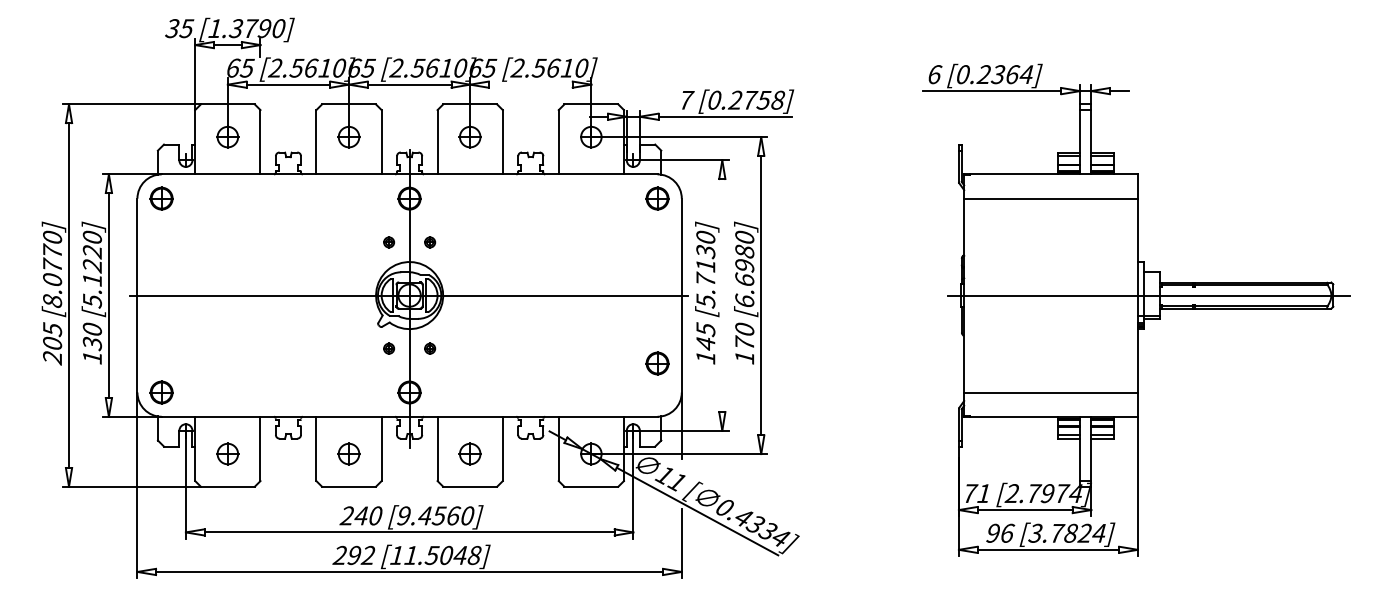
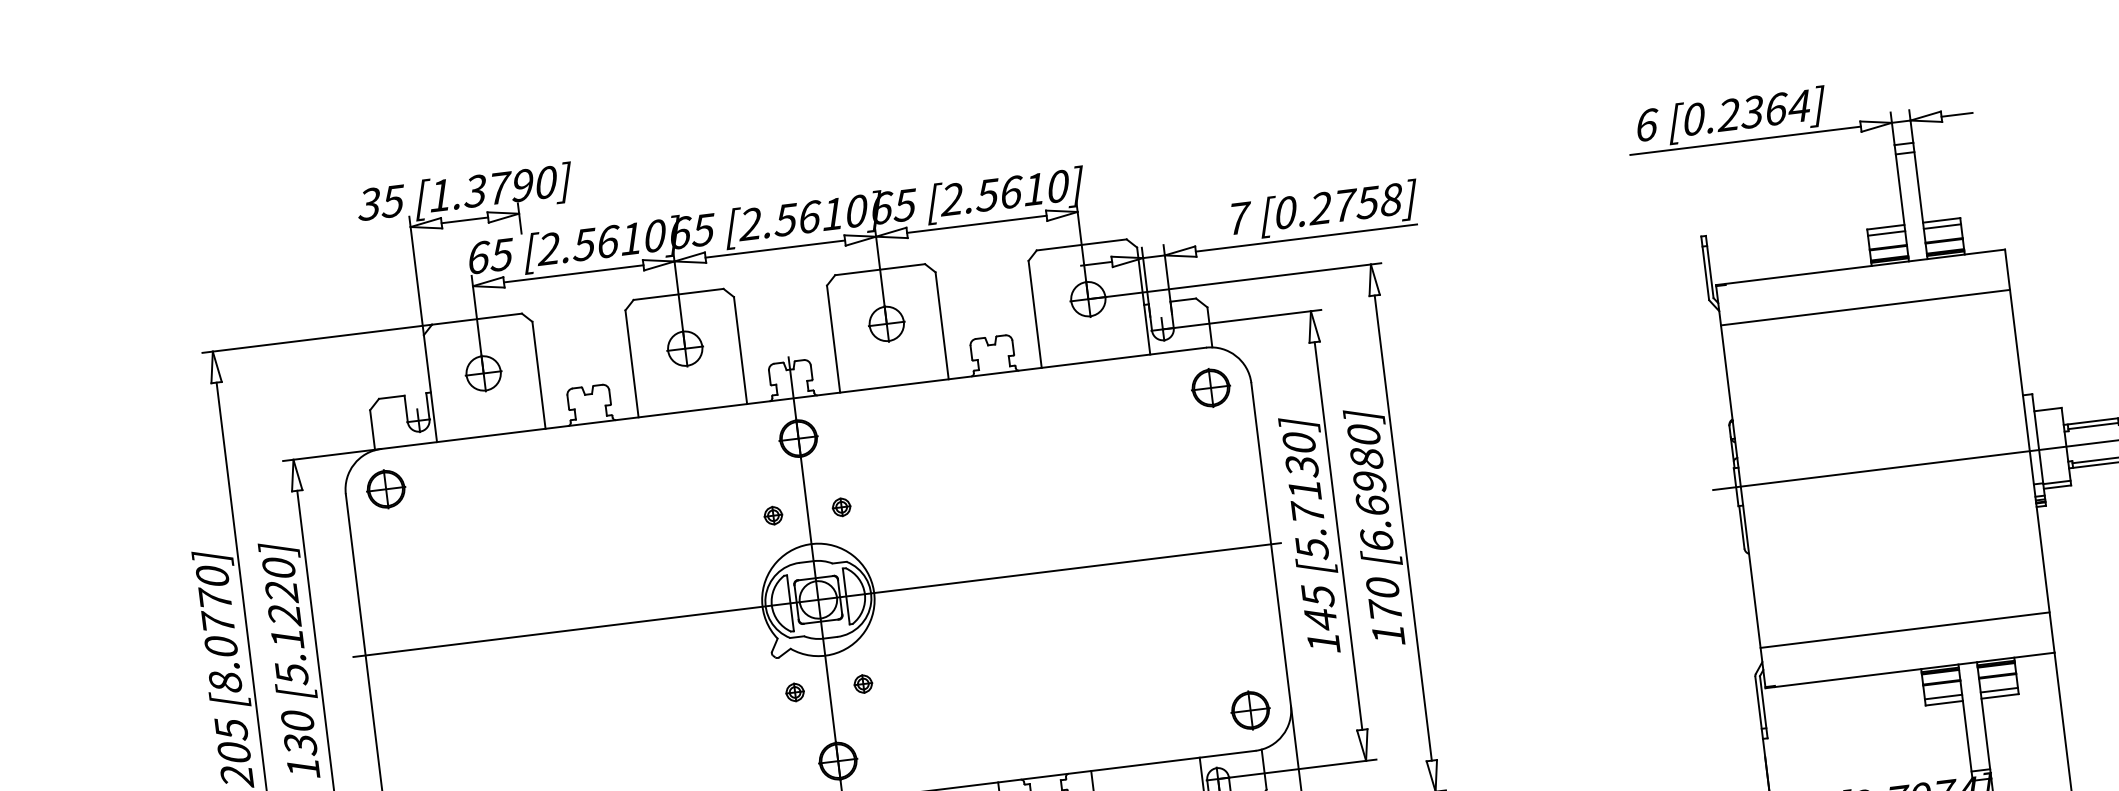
line: (530, 84) -> (976, 224), added
line: (722, 295) -> (1338, 535), added
part: (657, 363) -> (1250, 710), moved

